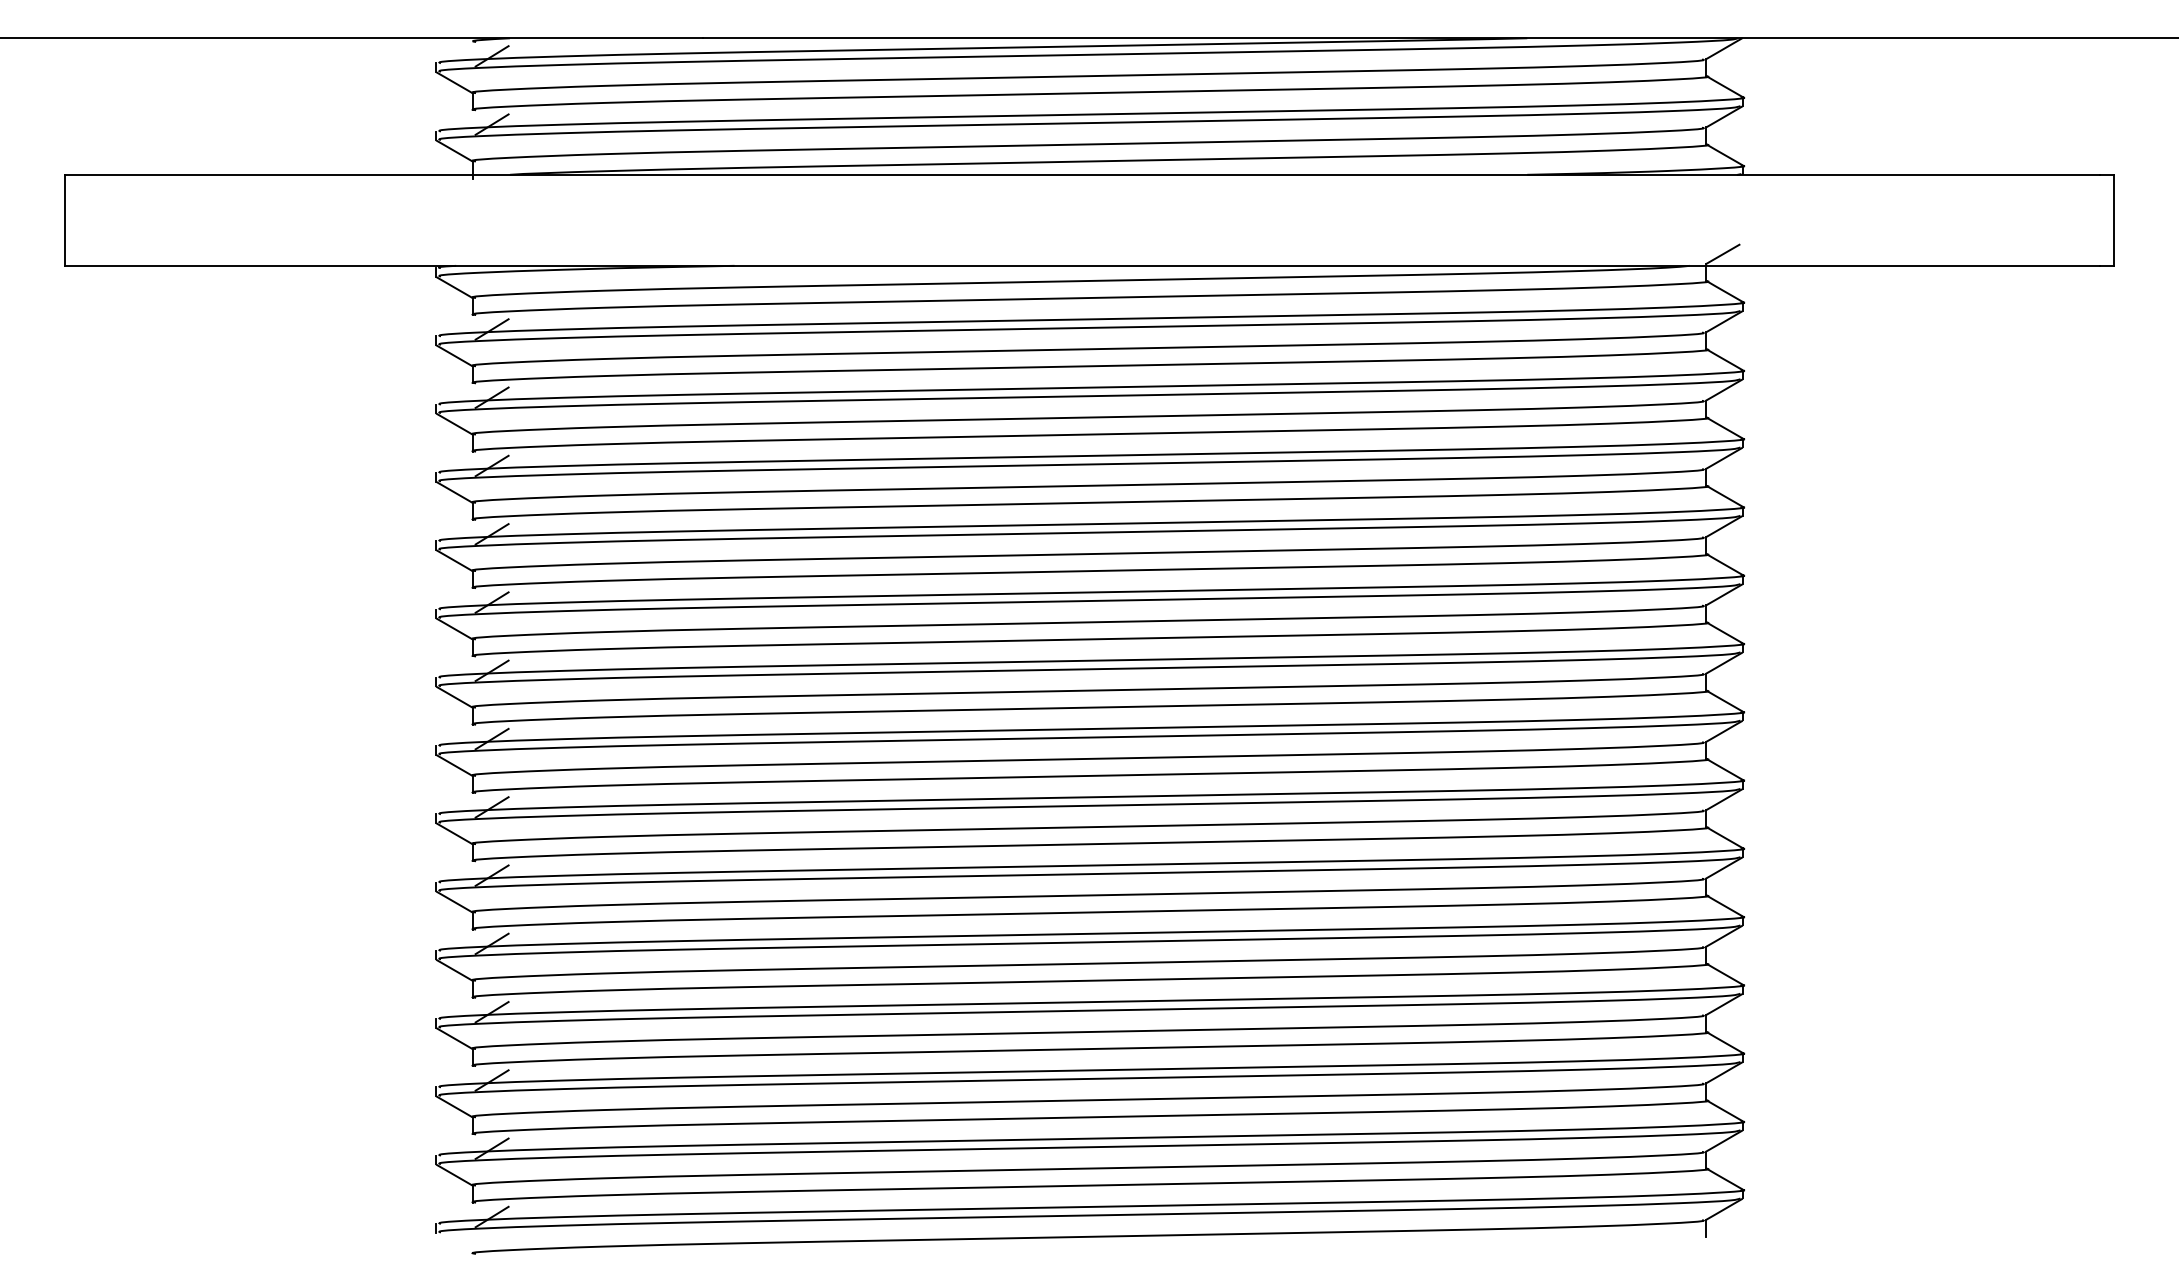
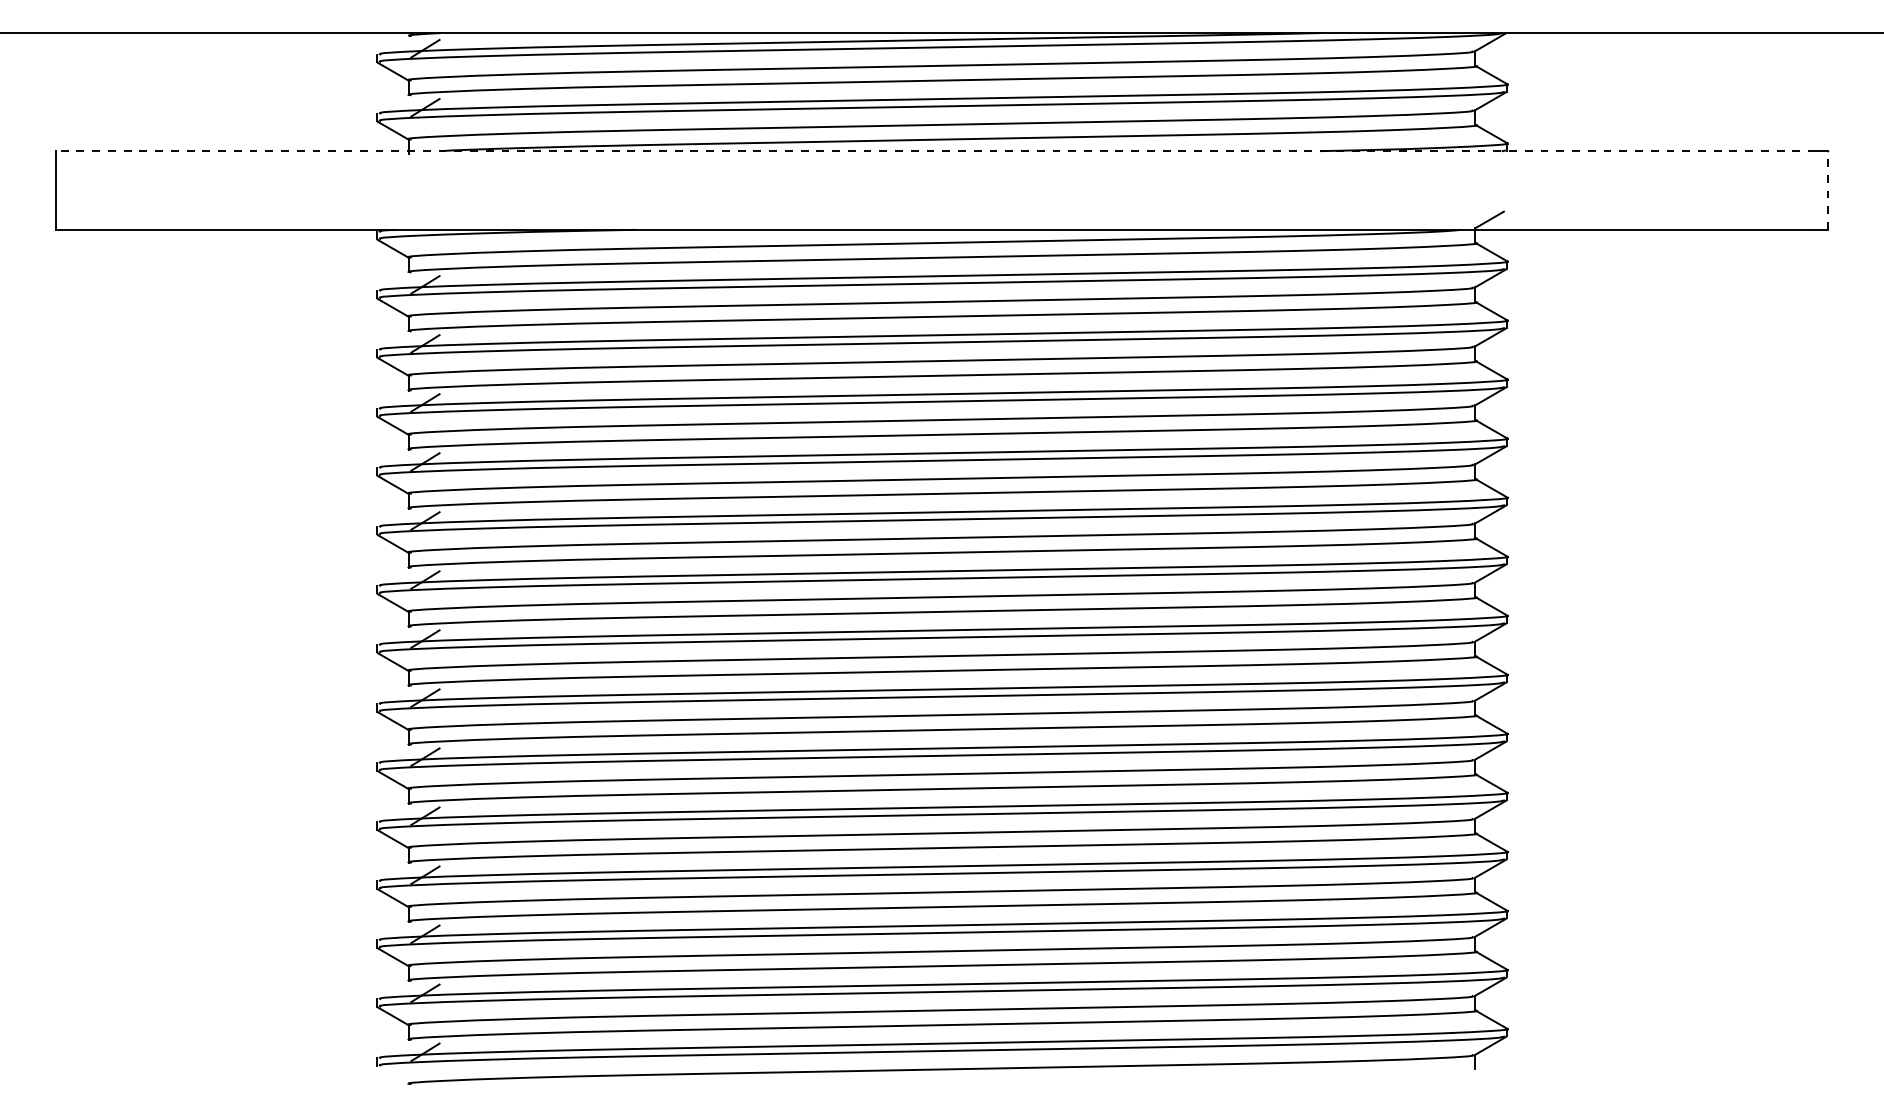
line: (1082, 174) -> (935, 150), solid -> dashed
line: (2113, 220) -> (1827, 190), solid -> dashed

